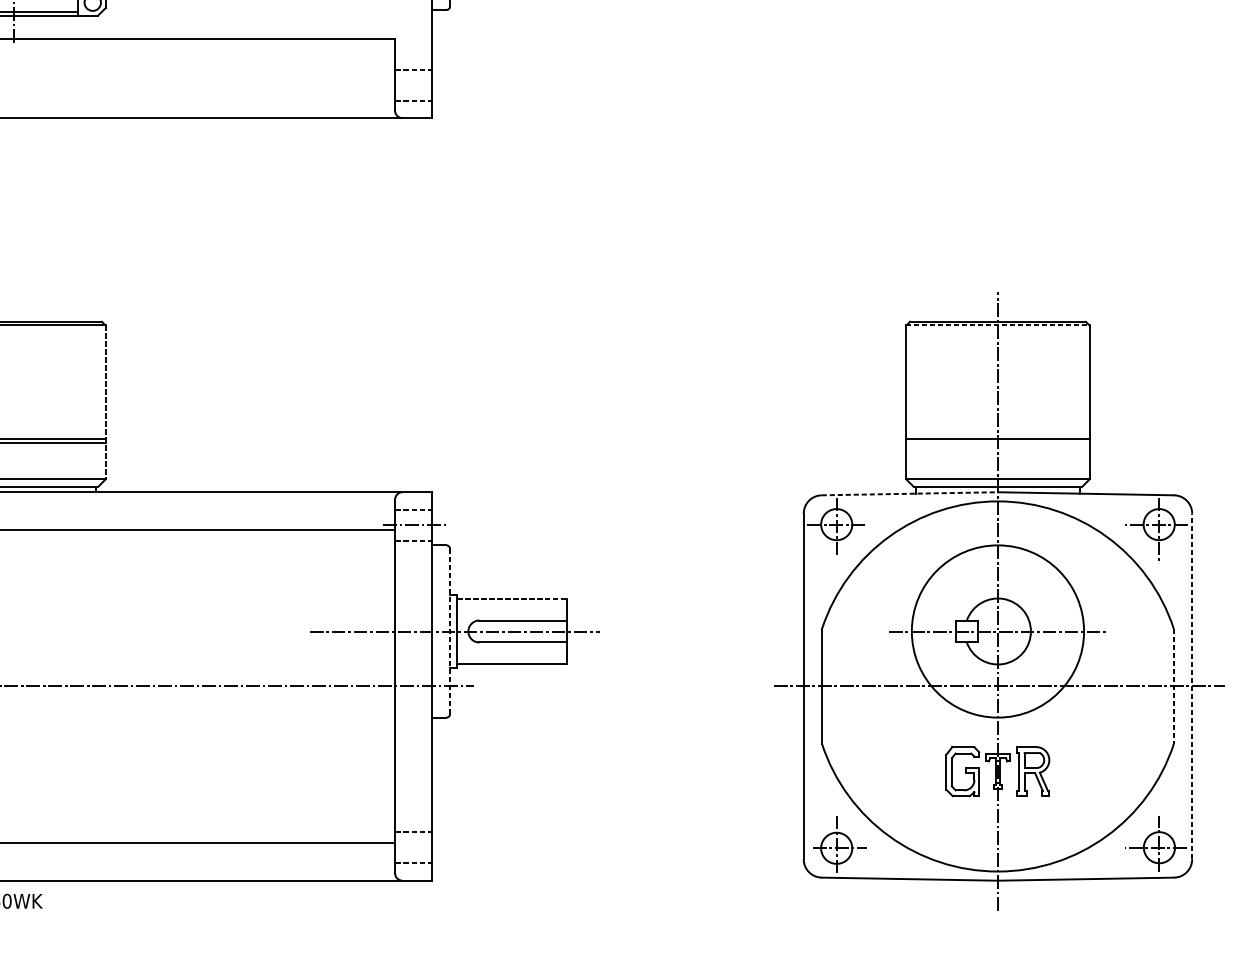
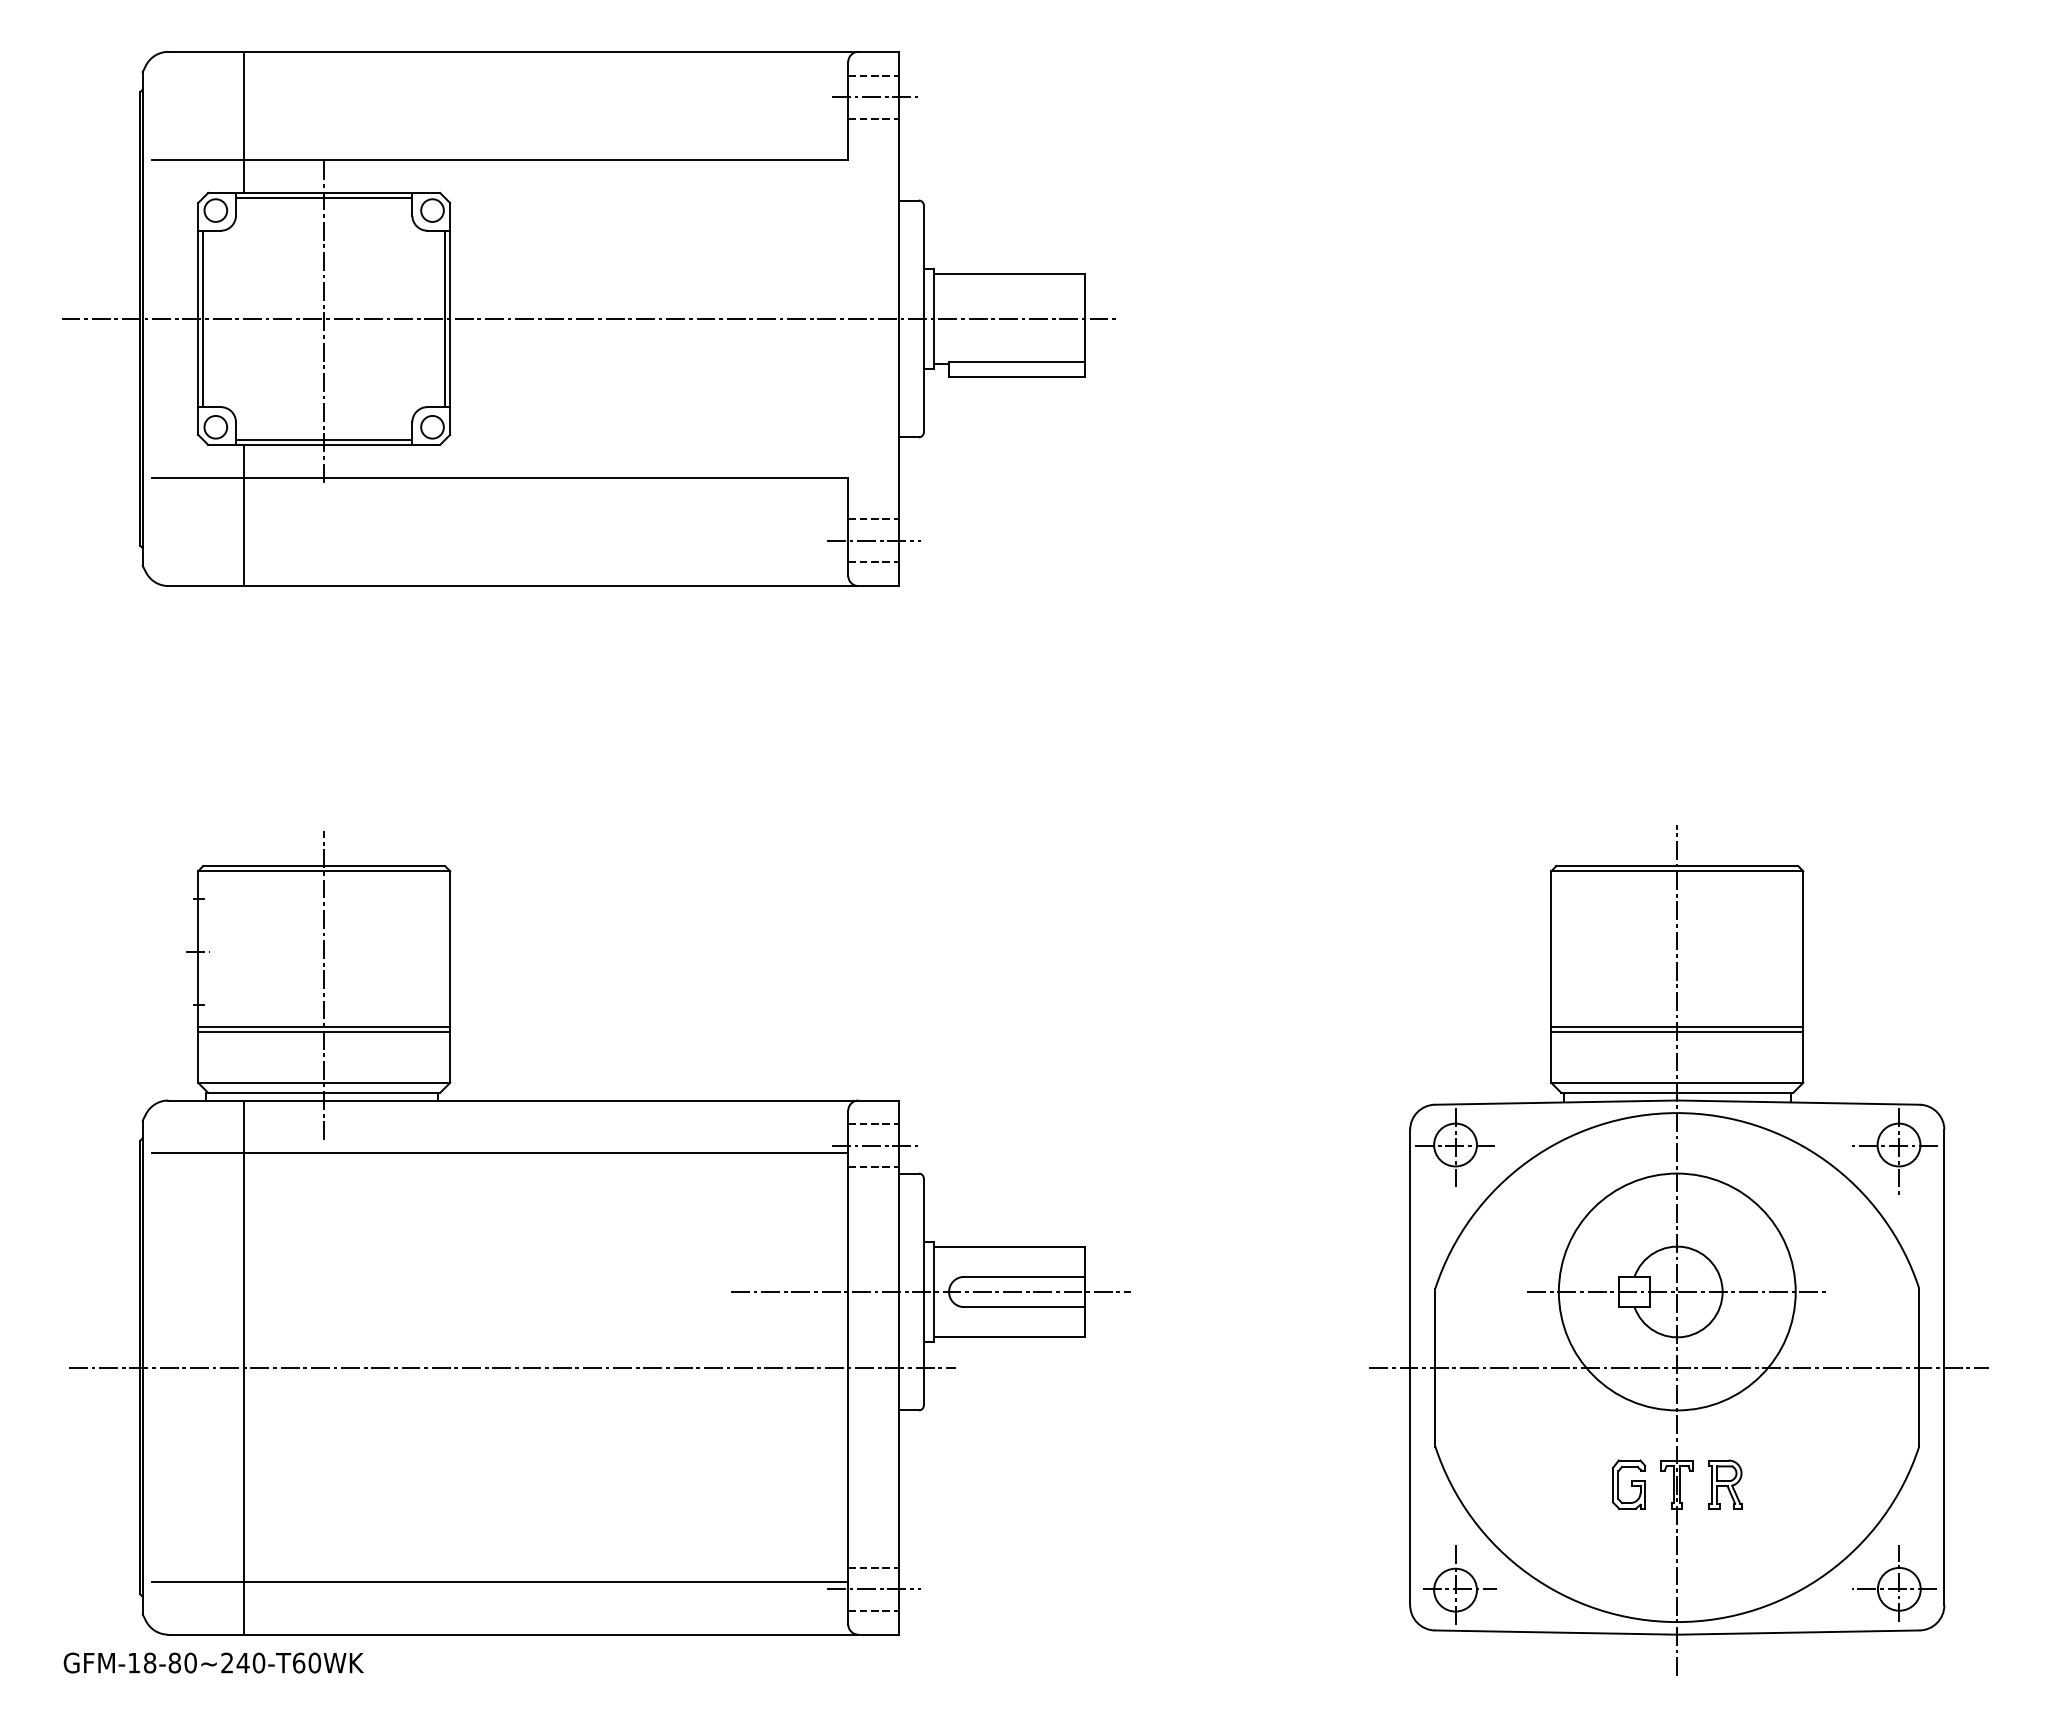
line: (413, 85) -> (873, 540), added
line: (998, 325) -> (1677, 871), dashed -> solid
line: (105, 402) -> (450, 977), dashed -> solid
line: (14, 408) -> (324, 985), added
line: (998, 442) -> (1677, 1032), added
line: (910, 493) -> (1556, 1102), dashed -> solid
line: (512, 598) -> (1009, 1246), dashed -> solid
line: (449, 631) -> (923, 1291), dashed -> solid
line: (1192, 685) -> (1944, 1366), dashed -> solid
line: (1174, 687) -> (1919, 1368), dashed -> solid
part: (963, 771) -> (1629, 1484), size x0.71
part: (1033, 771) -> (1725, 1484), size x0.71
line: (413, 847) -> (873, 1589), added

